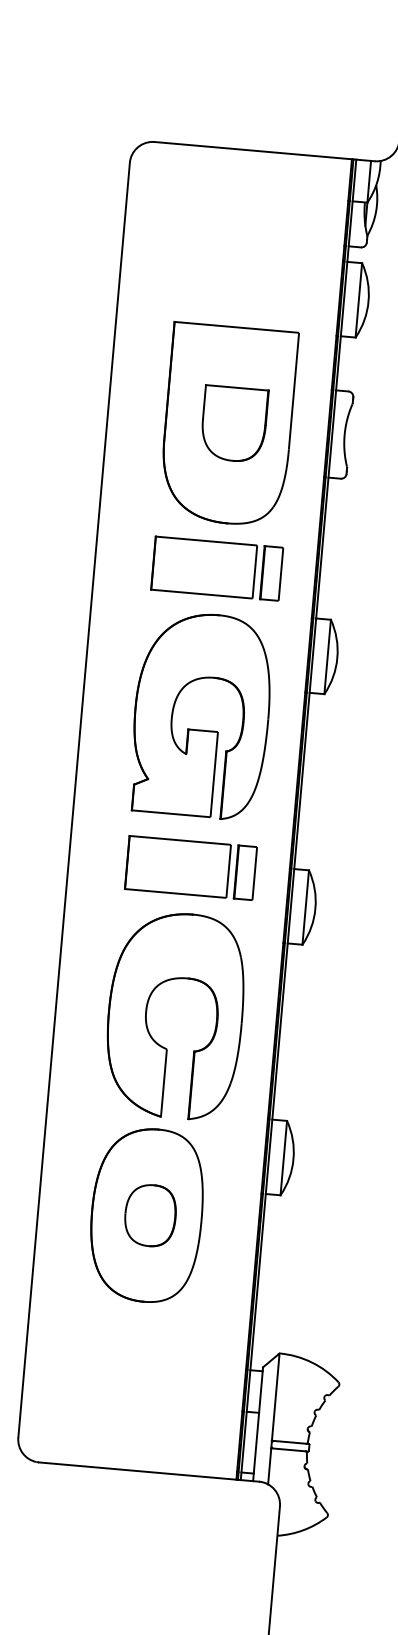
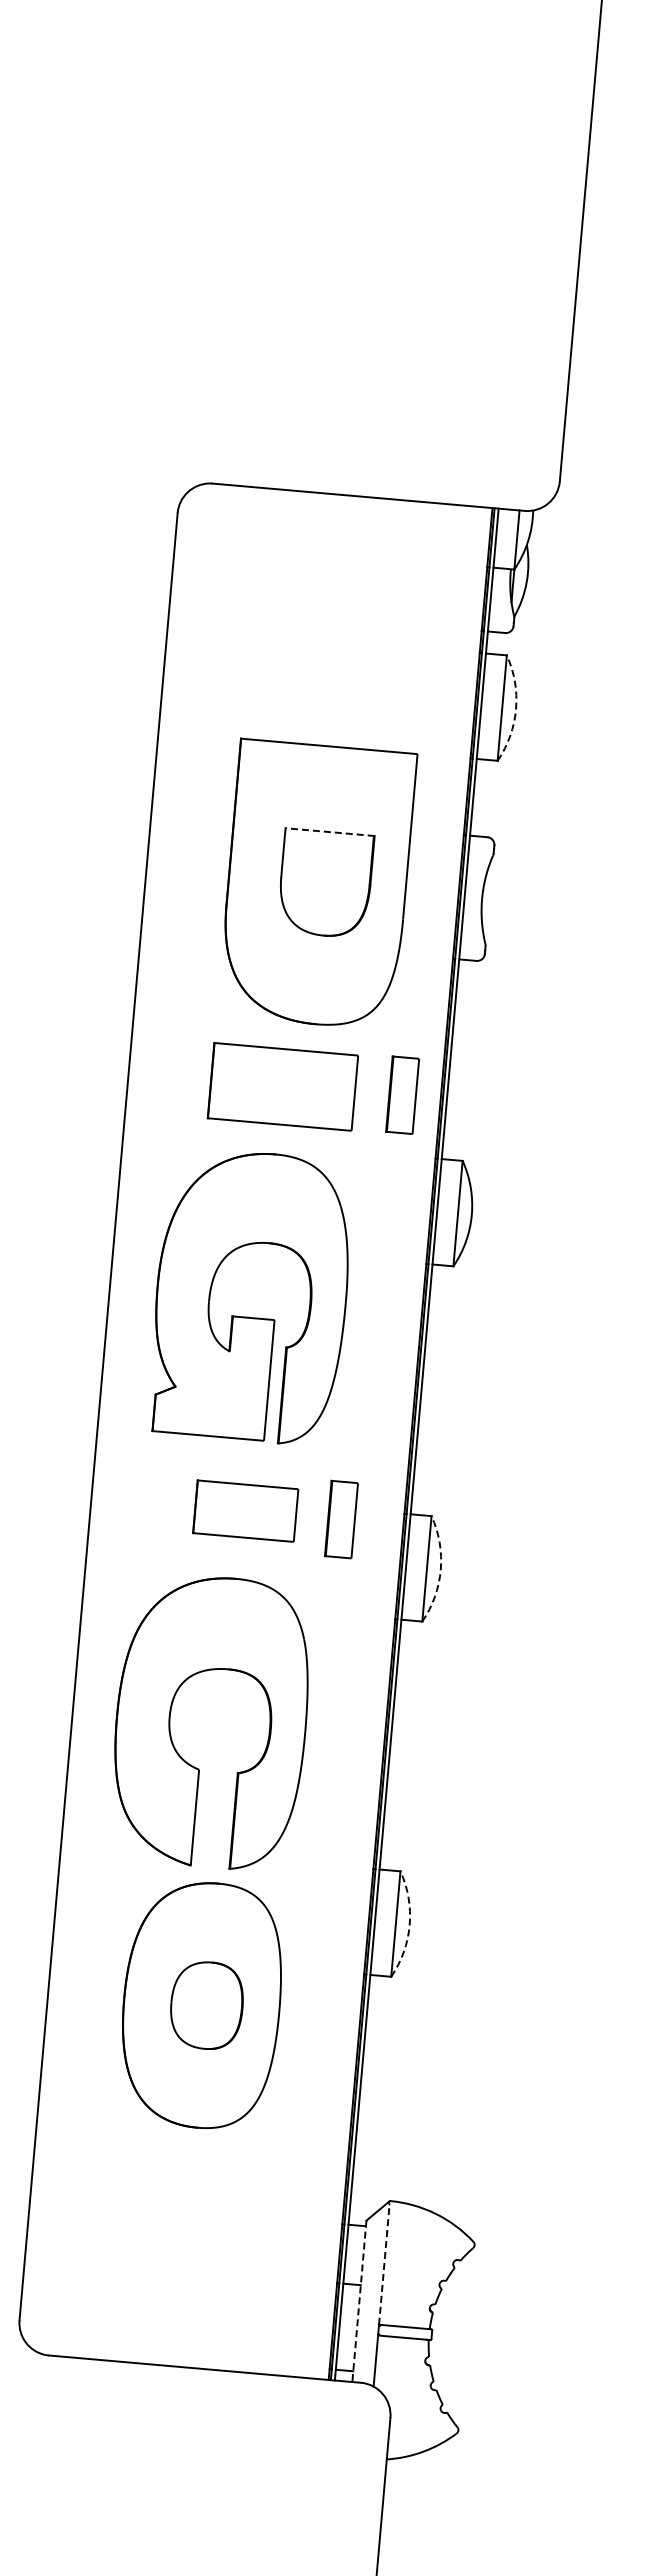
arc: (368, 301) -> (516, 709), solid -> dashed
line: (237, 388) -> (330, 832), solid -> dashed
part: (271, 572) -> (402, 1094), moved
part: (199, 729) -> (248, 1316), moved
part: (177, 866) -> (245, 1510), size x0.7
arc: (315, 908) -> (440, 1570), solid -> dashed
part: (146, 1016) -> (170, 1723), moved
arc: (293, 1159) -> (409, 1925), solid -> dashed
line: (275, 1398) -> (384, 2265), solid -> dashed
line: (258, 1424) -> (359, 2301), solid -> dashed

